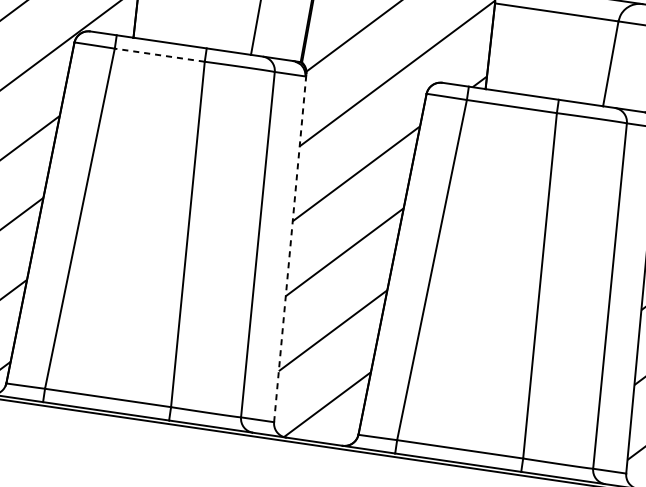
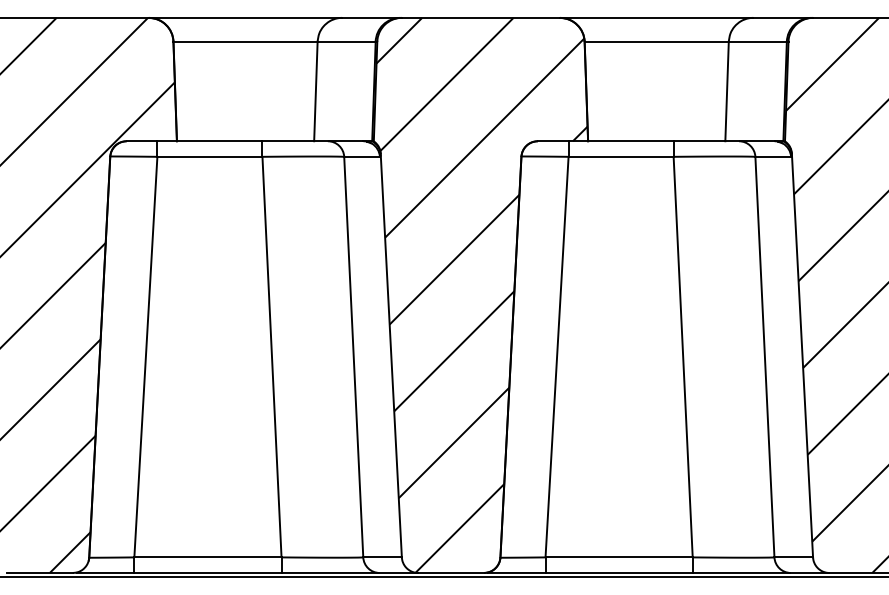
line: (159, 54) -> (209, 156), dashed -> solid
line: (290, 248) -> (391, 355), dashed -> solid

